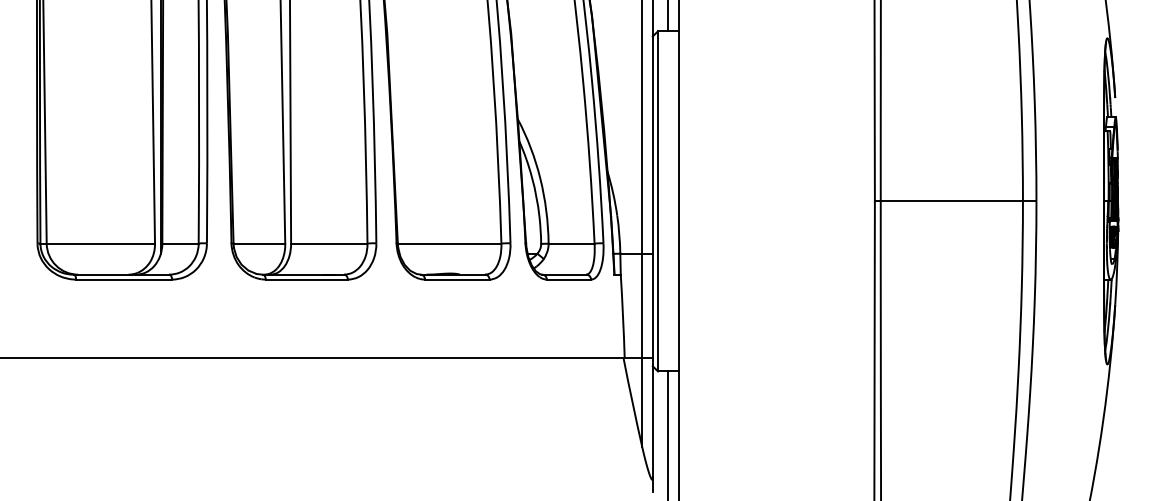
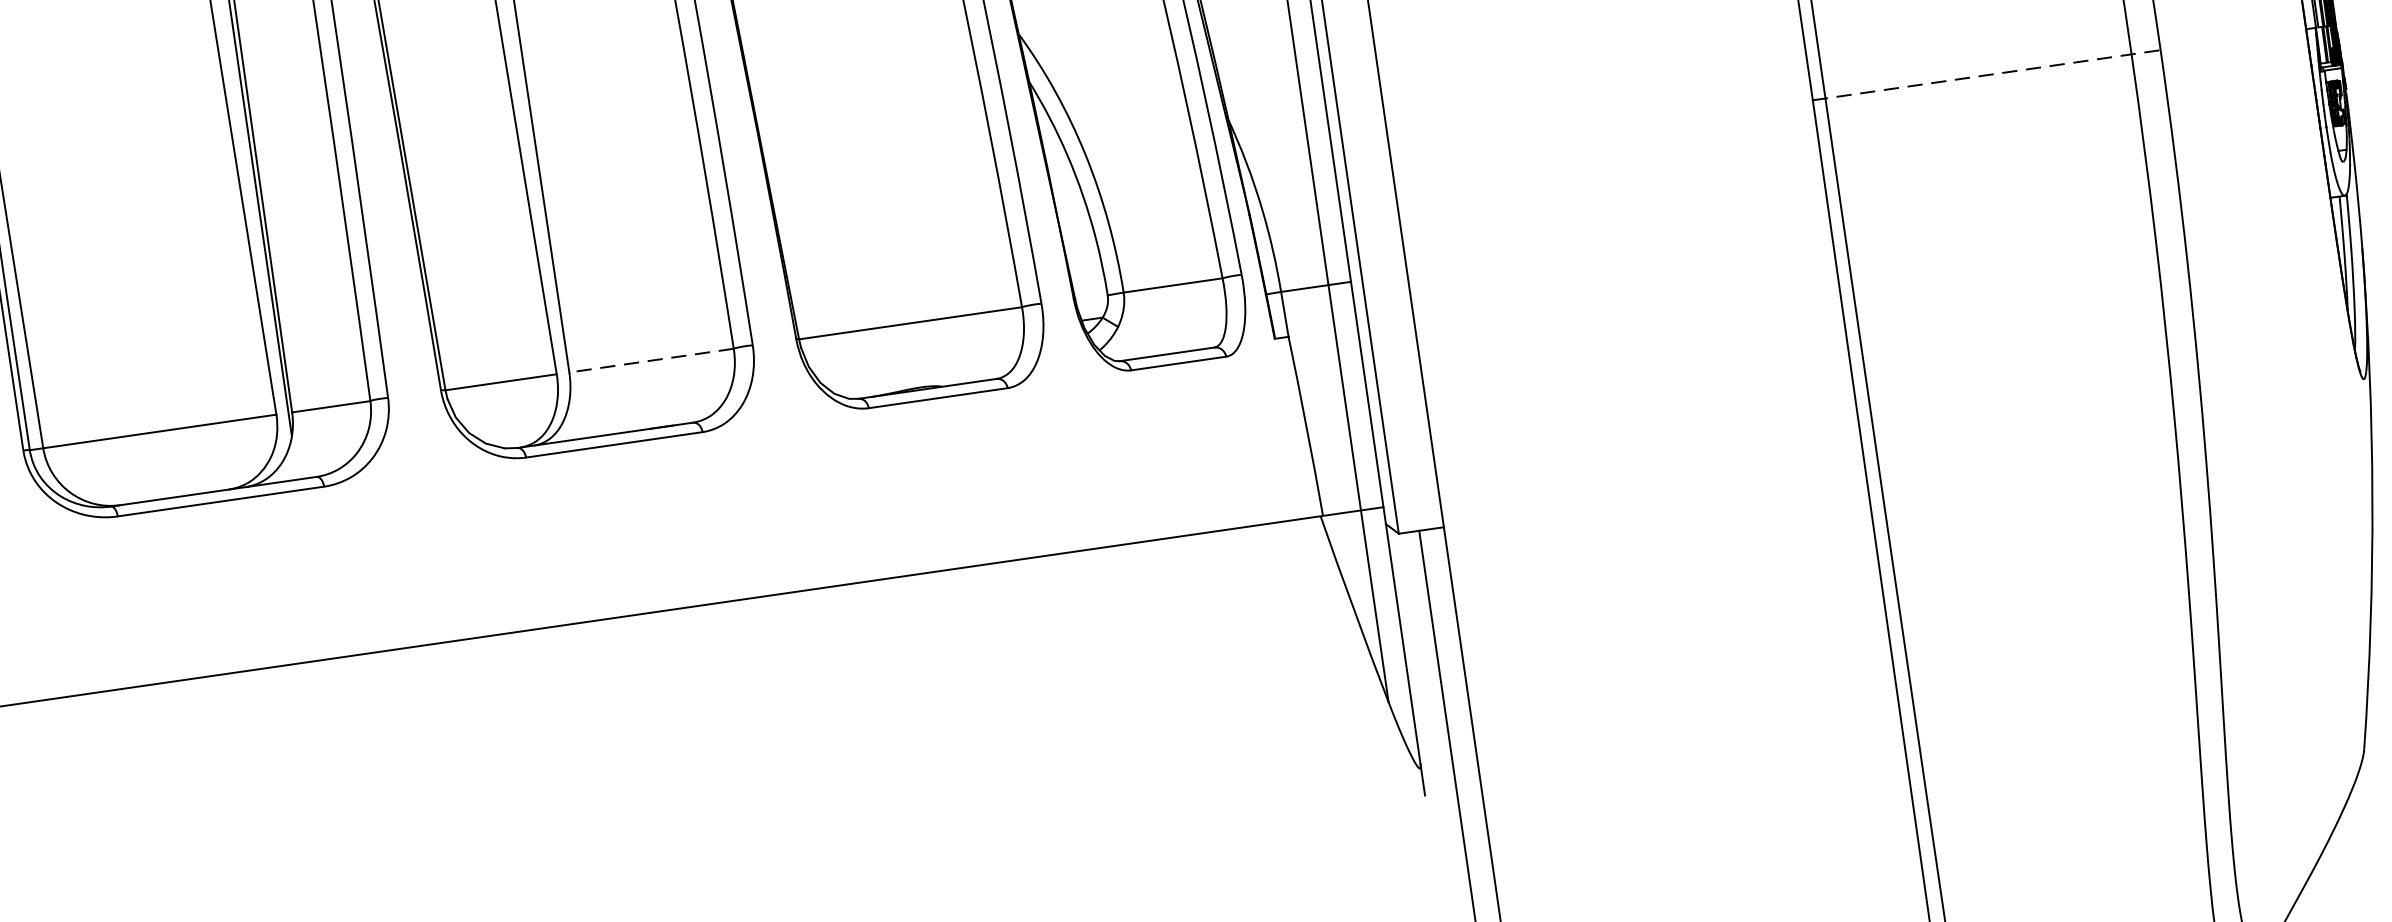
line: (955, 201) -> (1986, 75), solid -> dashed
line: (328, 243) -> (649, 360), solid -> dashed

